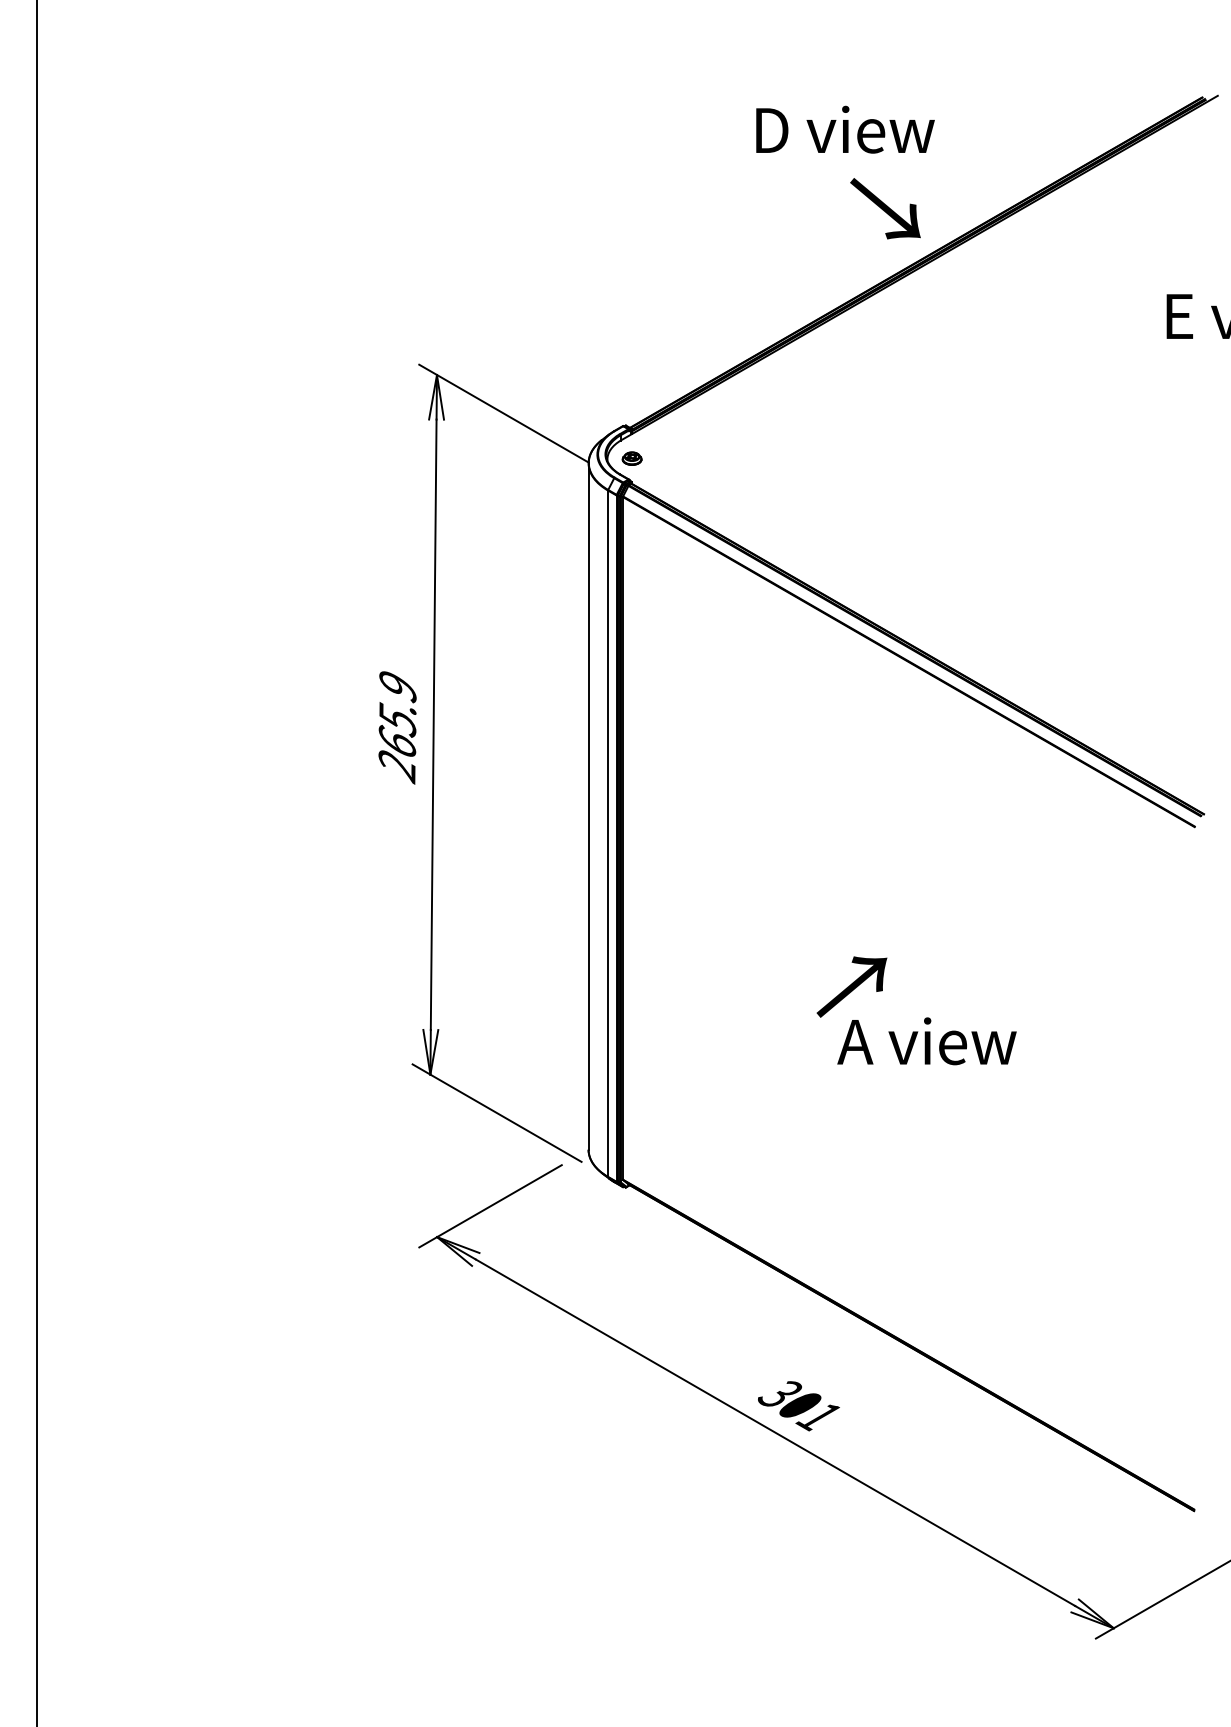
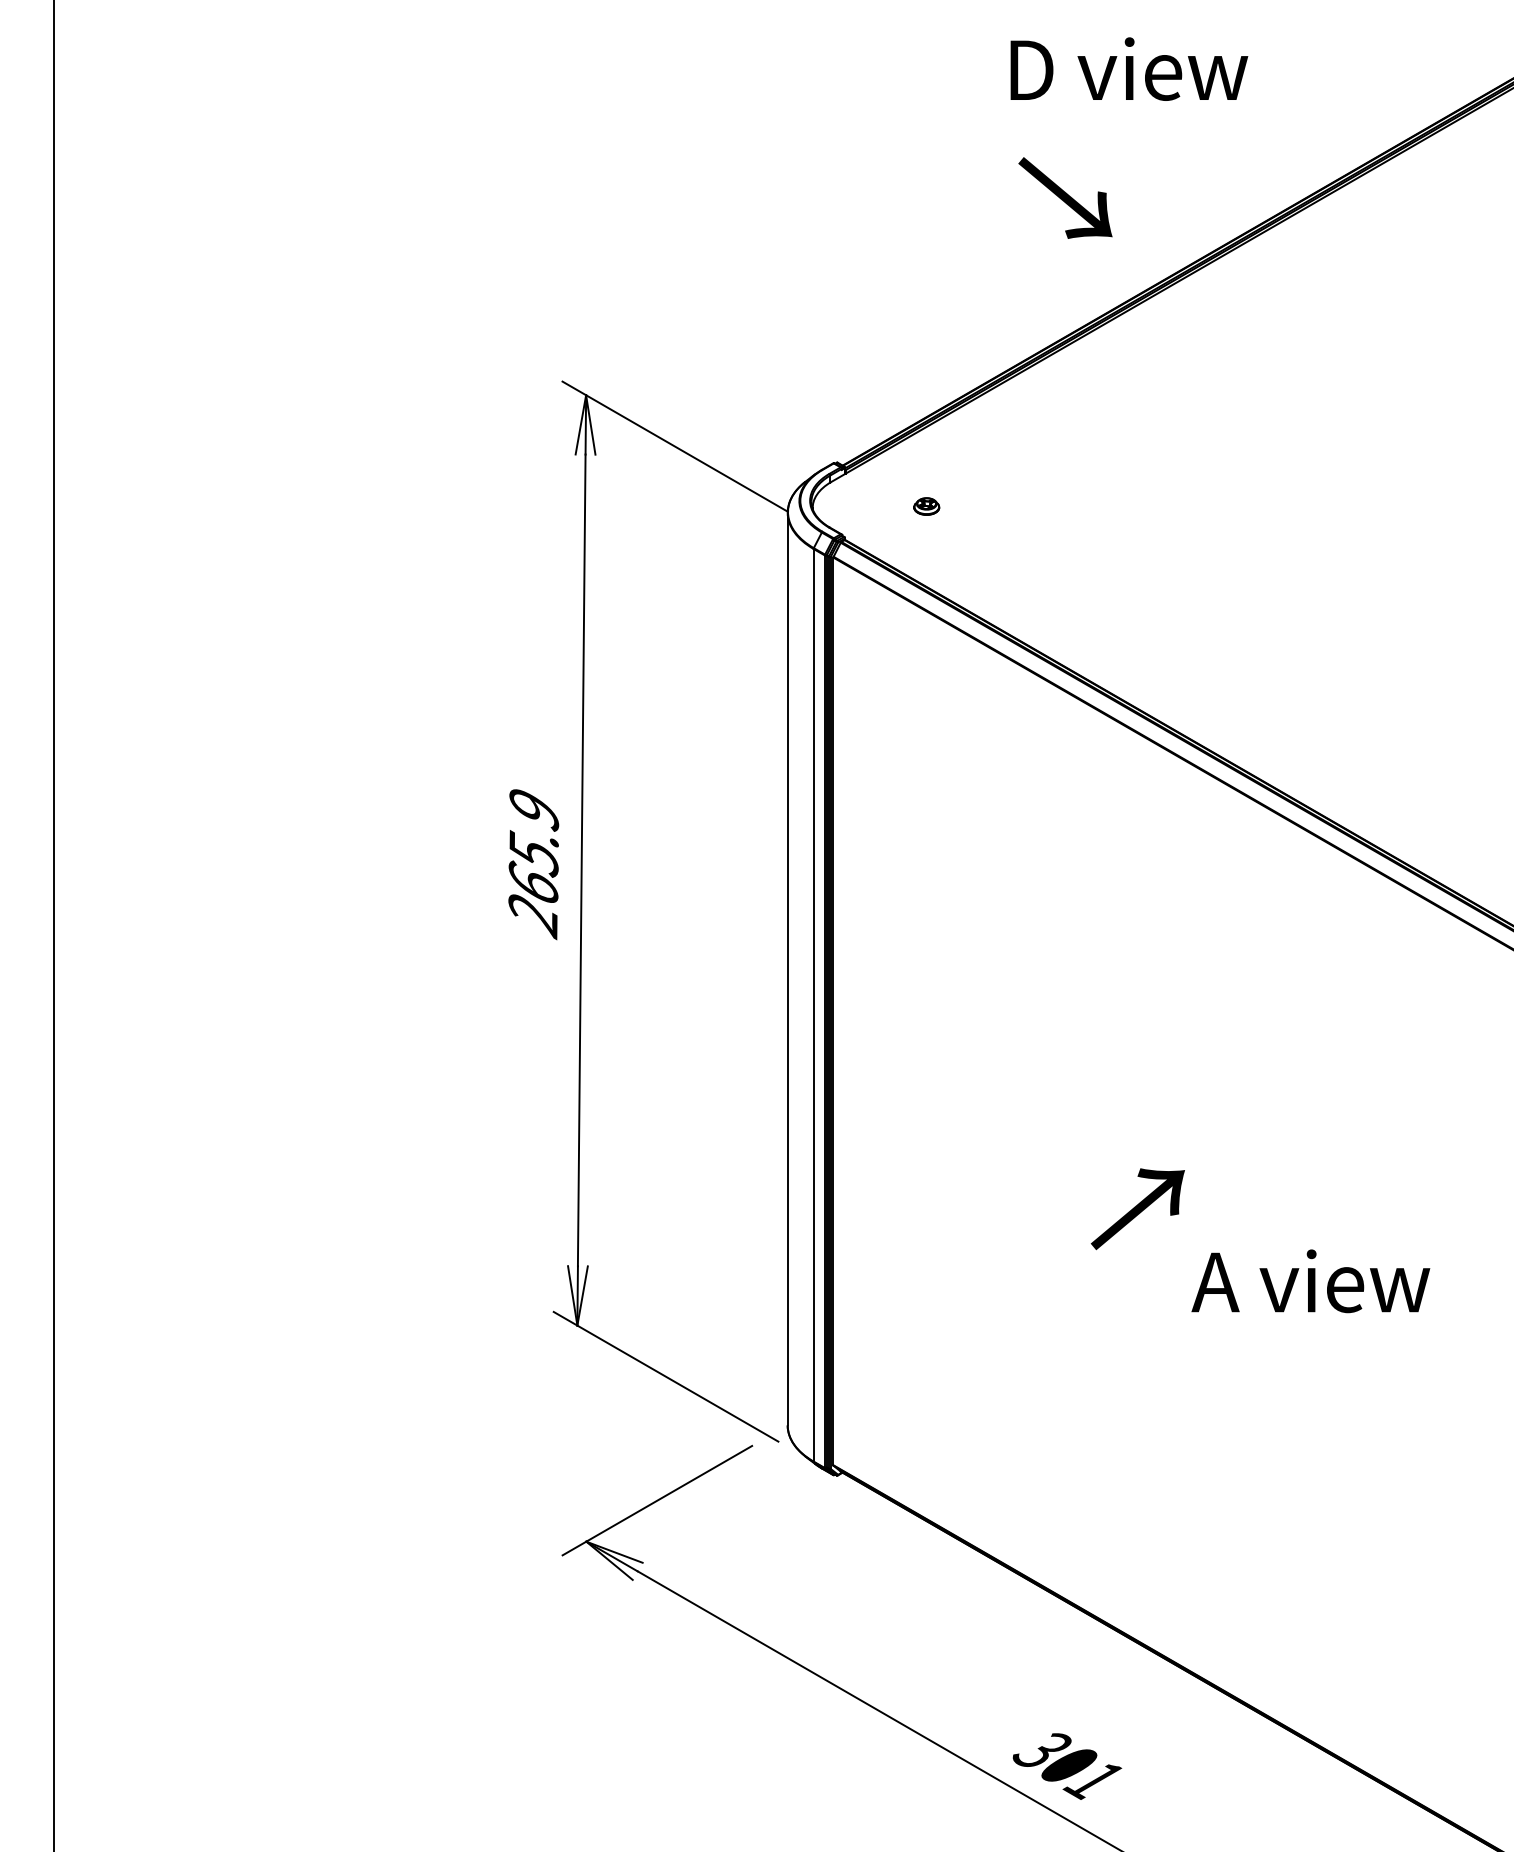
text: (885, 208) -> (1065, 197), moved
part: (631, 458) -> (925, 506), moved
text: (926, 1041) -> (1310, 1281), moved

